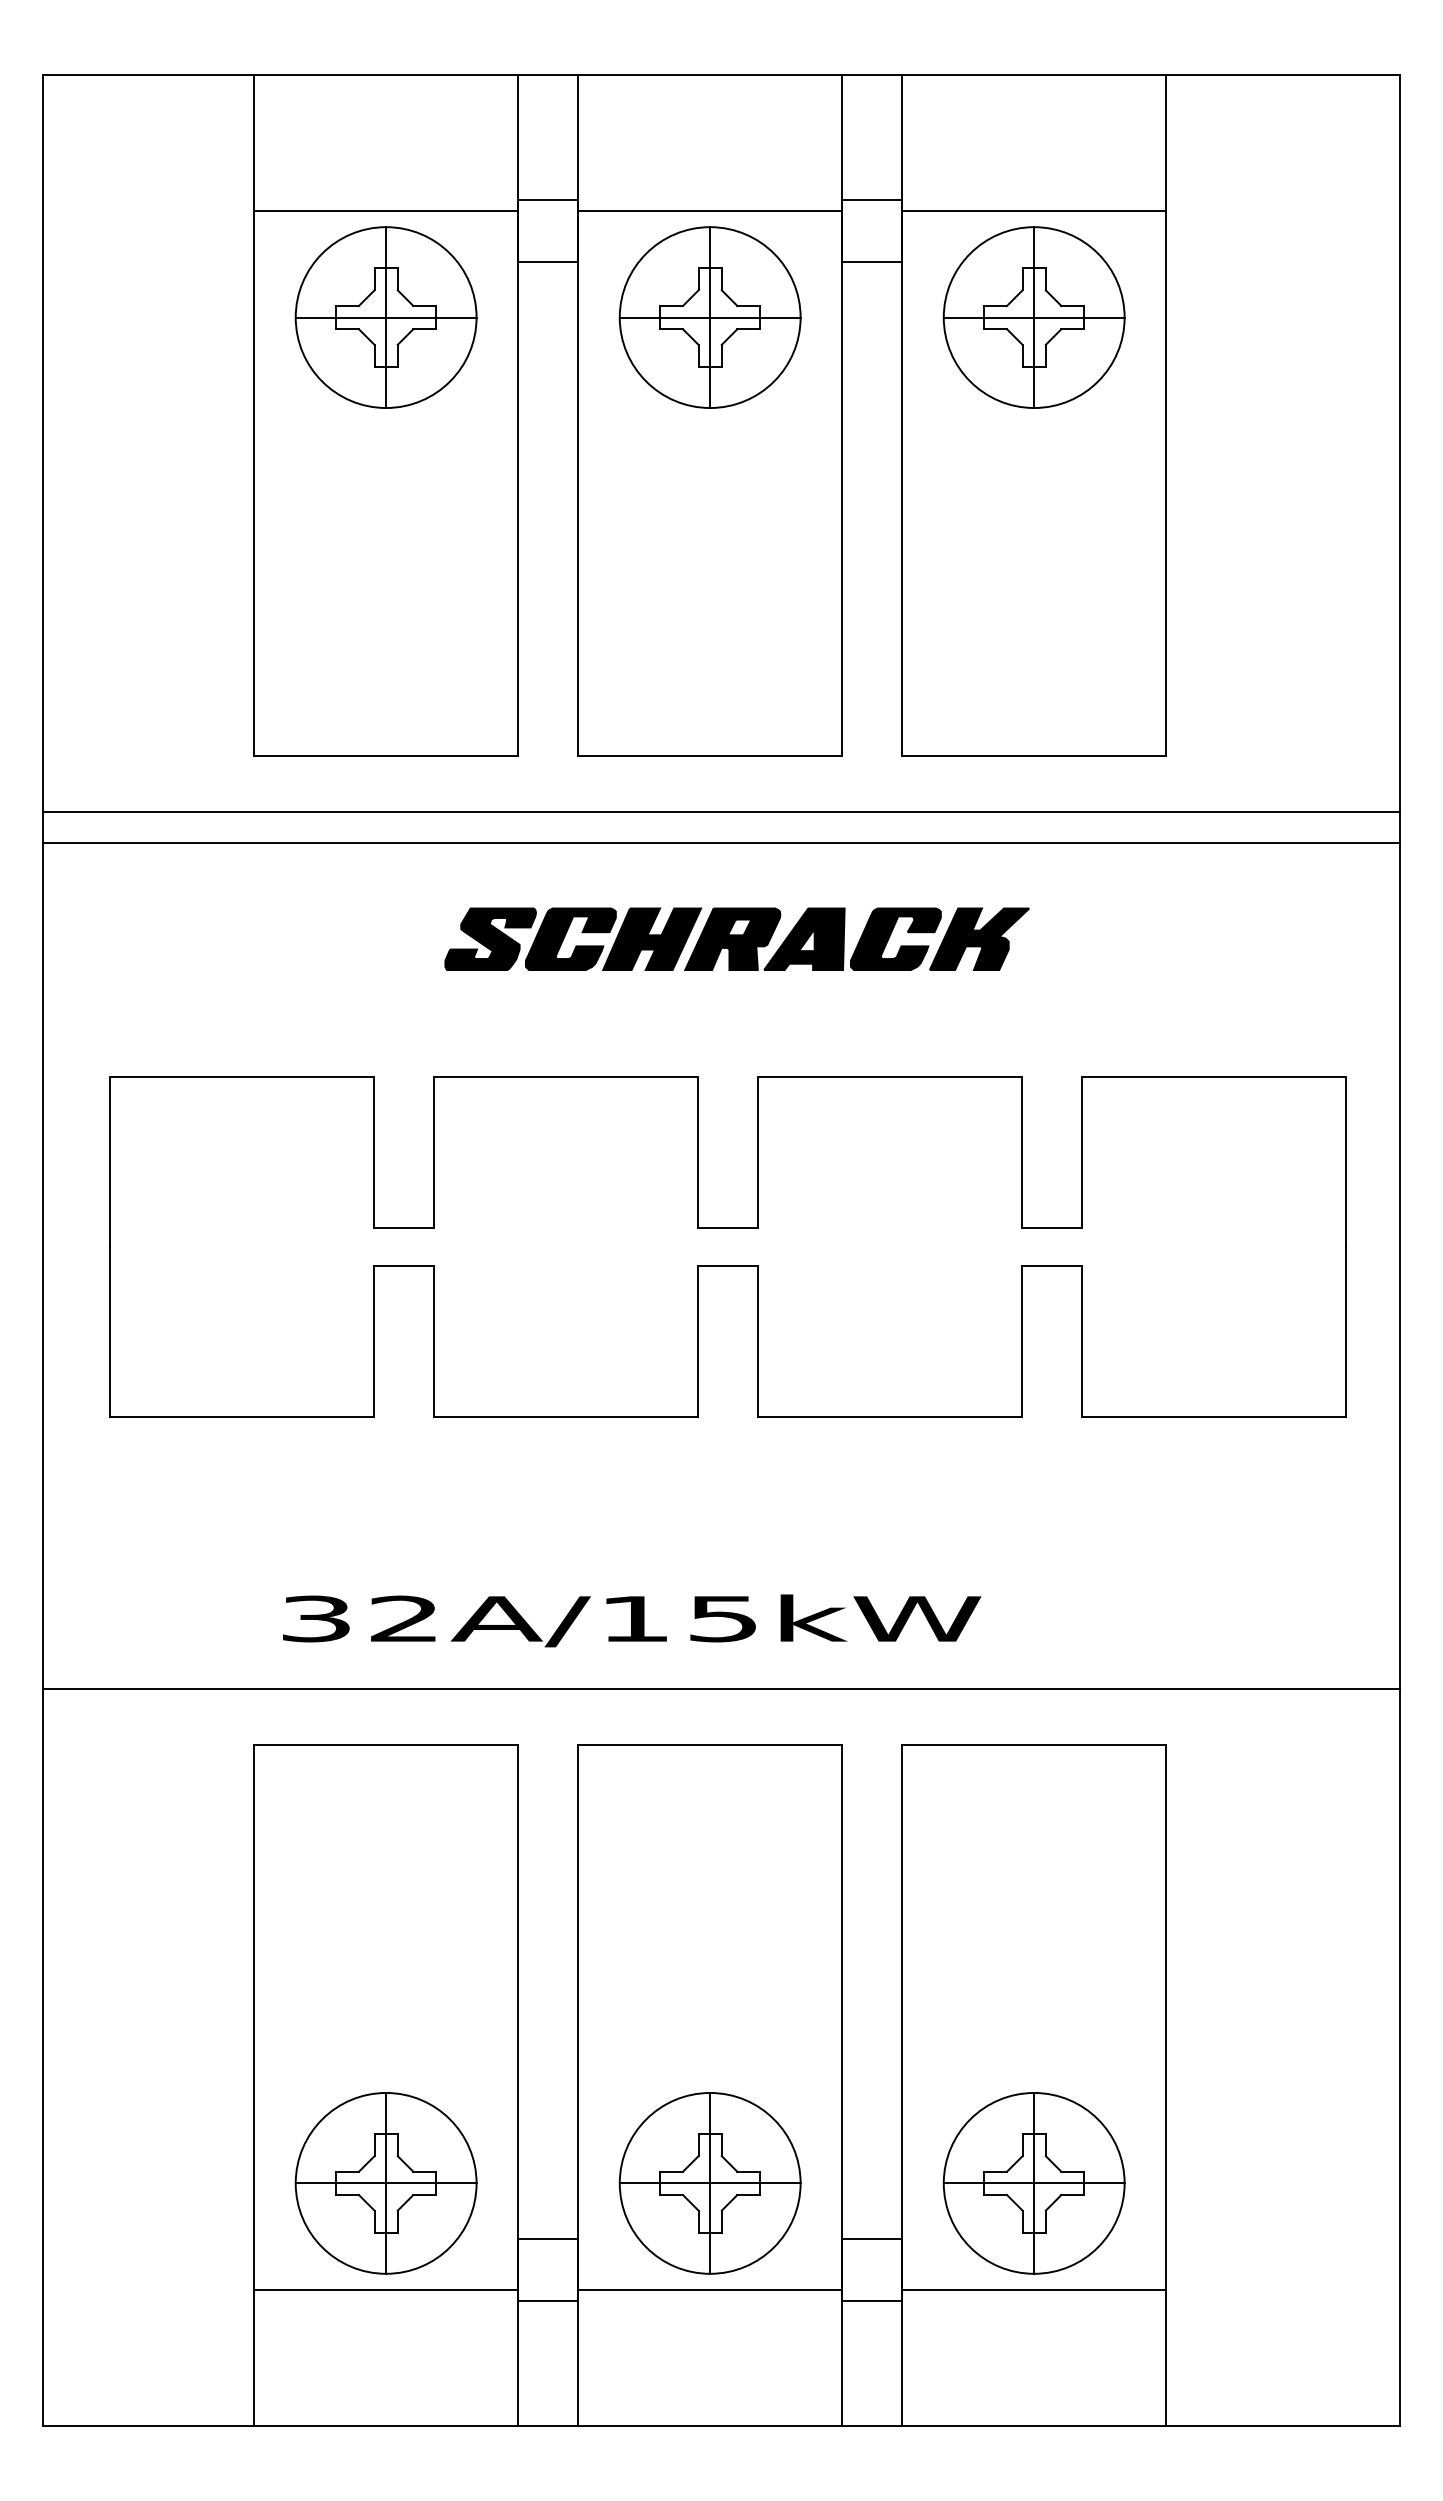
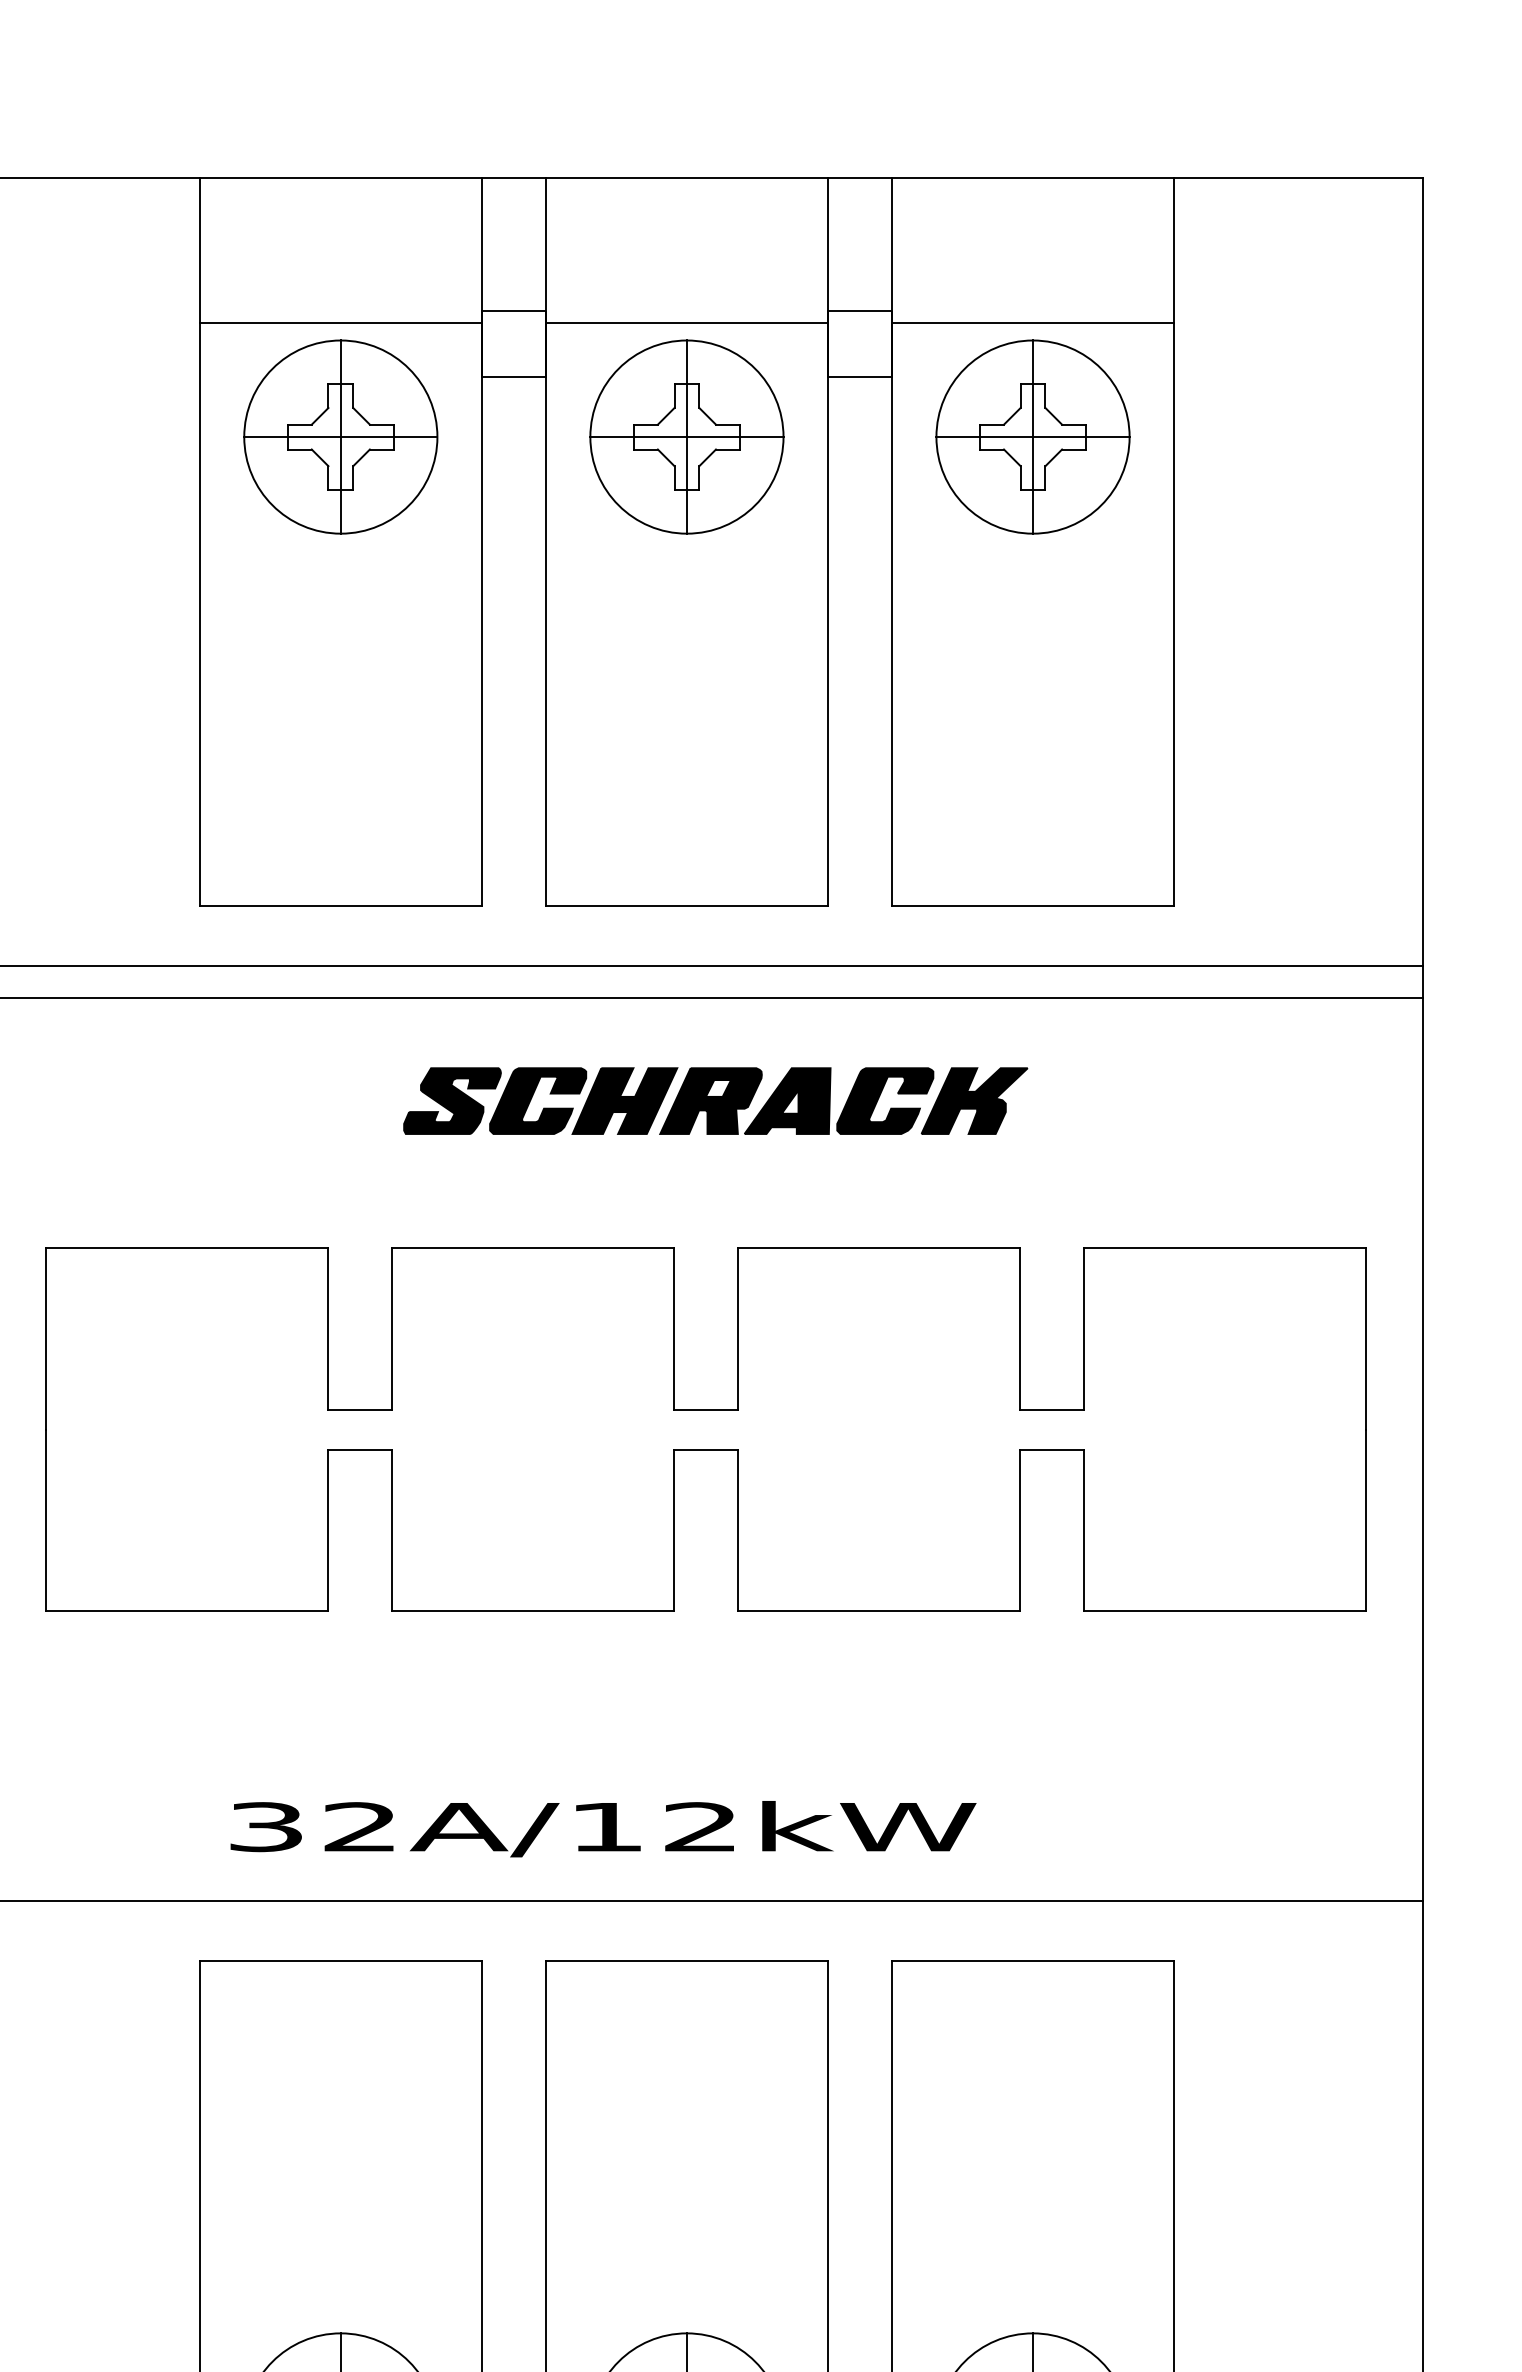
text: (722, 1618) -> (700, 1826), 32A/15kW -> 32A/12kW

